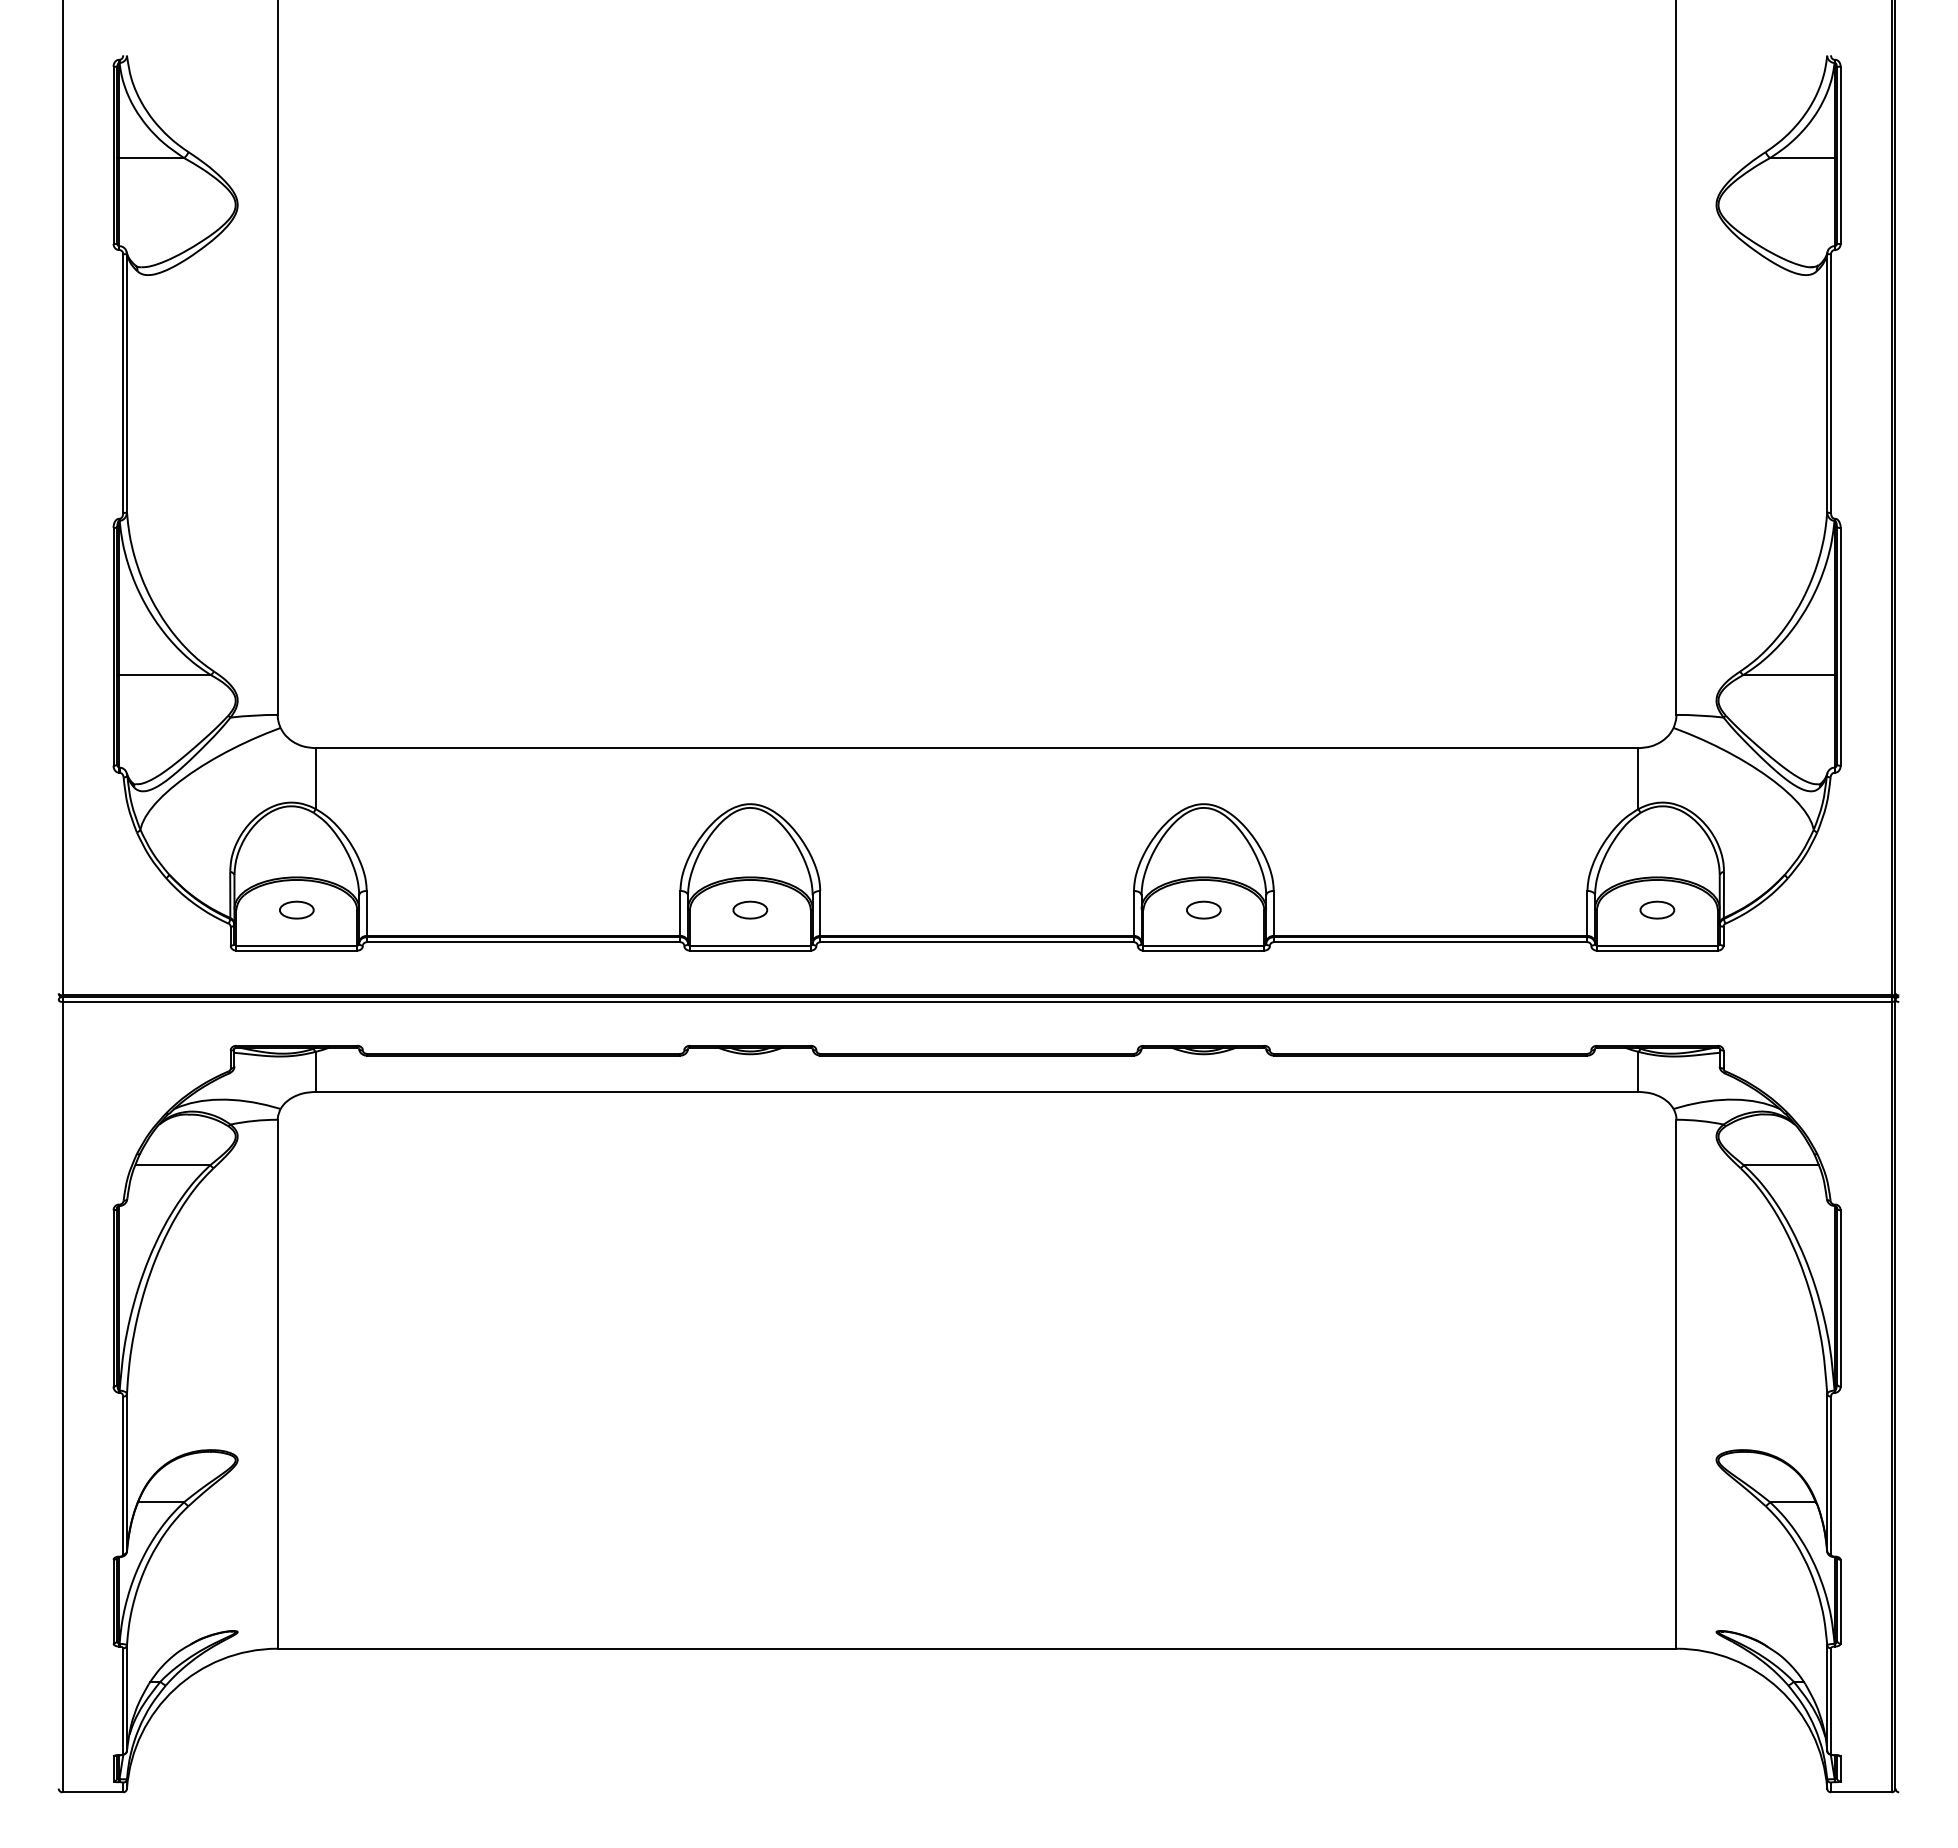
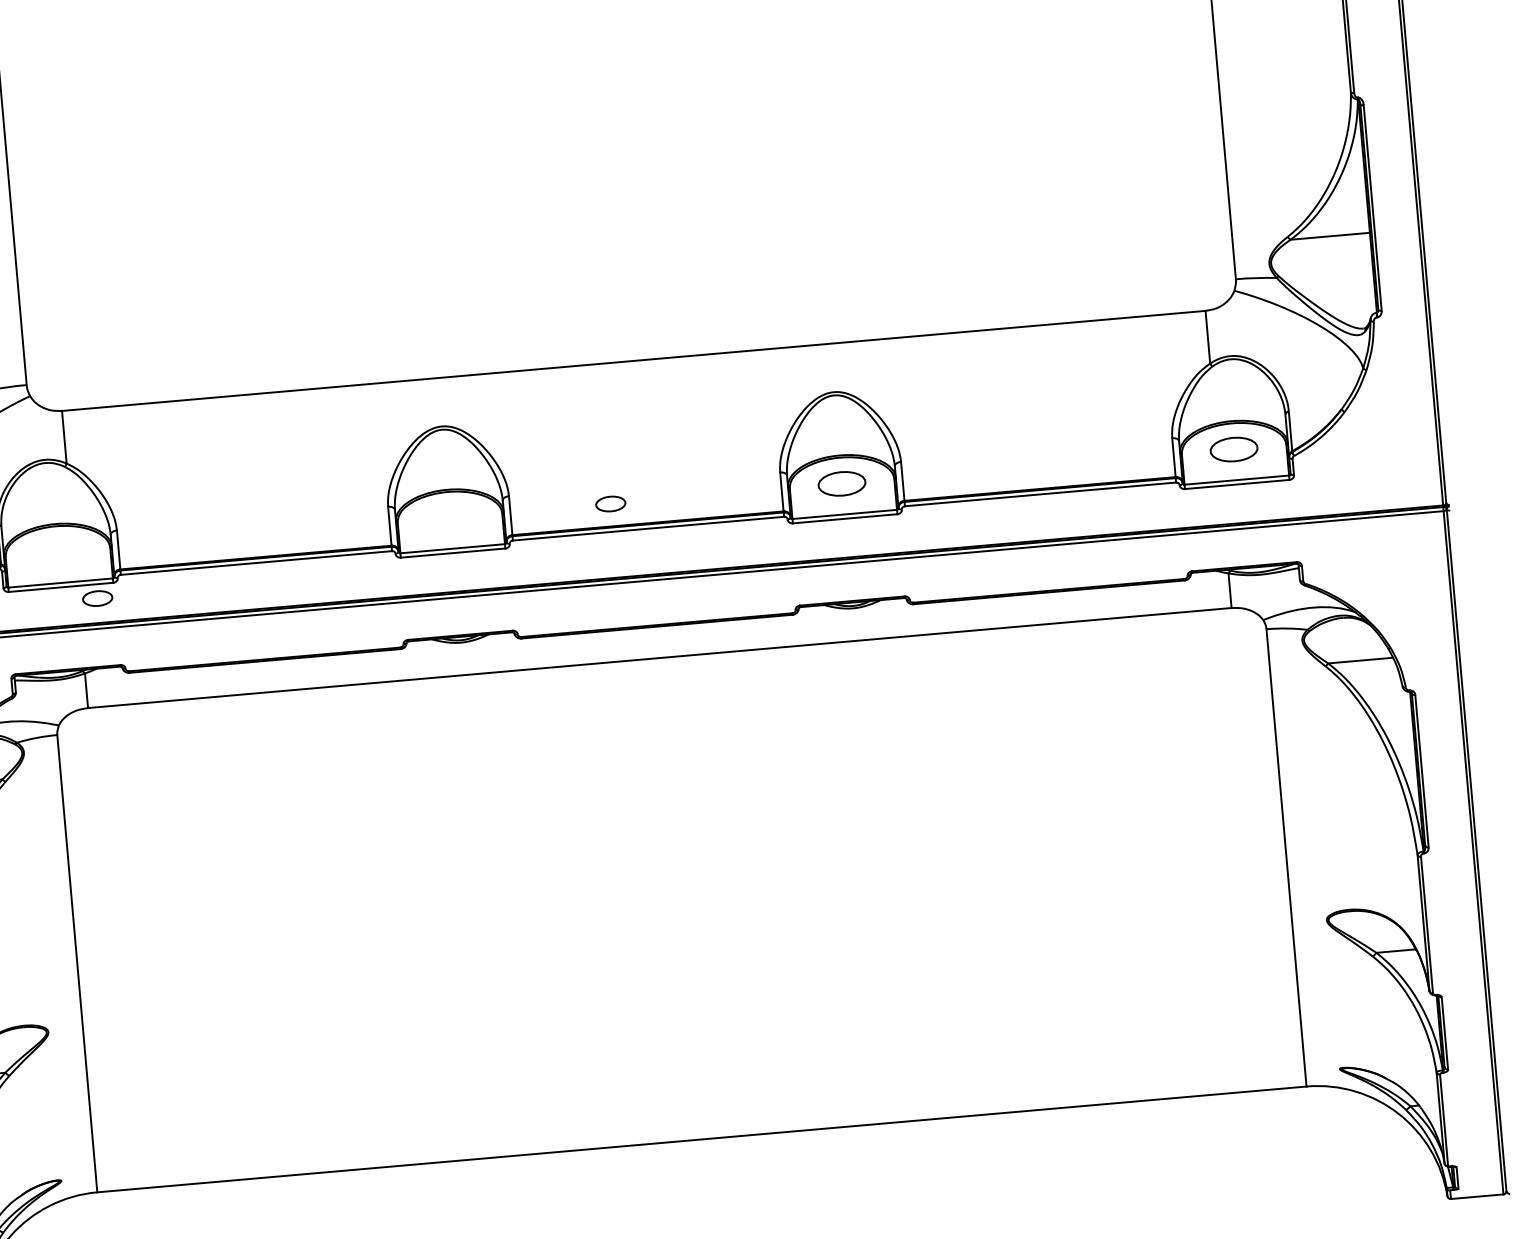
part: (296, 909) -> (97, 598), moved
part: (750, 909) -> (610, 503), moved
part: (1203, 909) -> (841, 483), size x1.6
part: (1657, 909) -> (1234, 448), size x1.6

